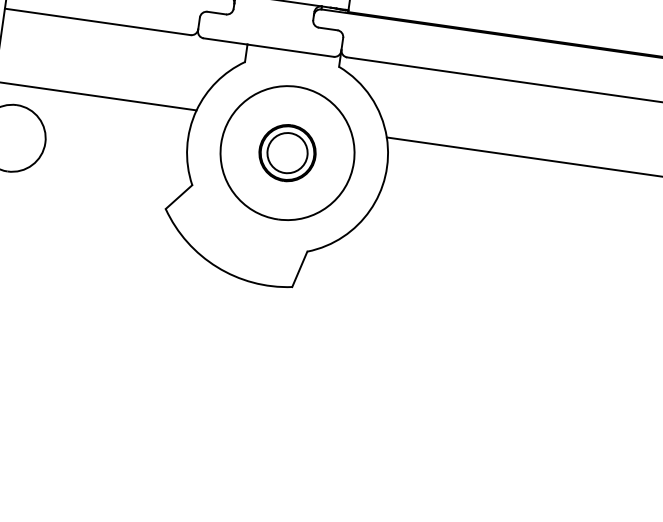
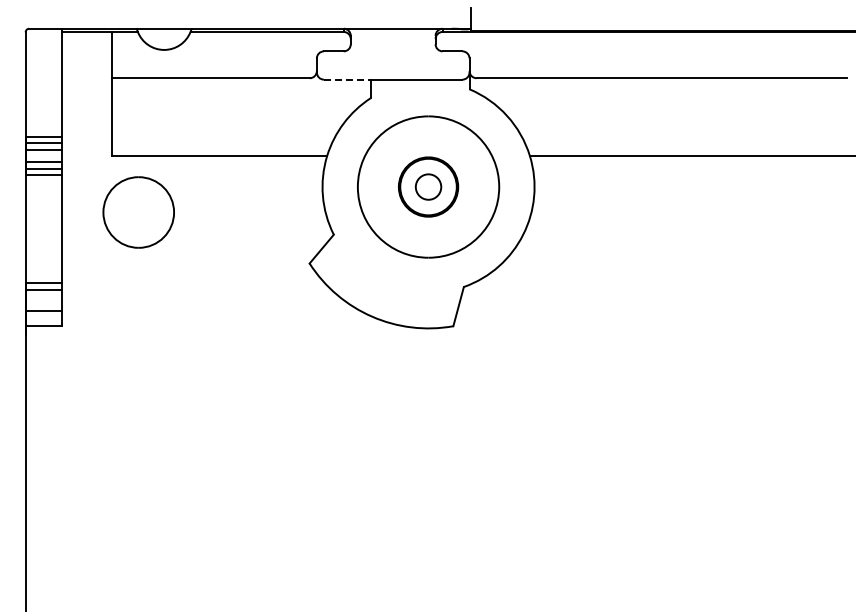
line: (225, 41) -> (347, 79), solid -> dashed
circle: (287, 152) -> (428, 186), size x0.6

